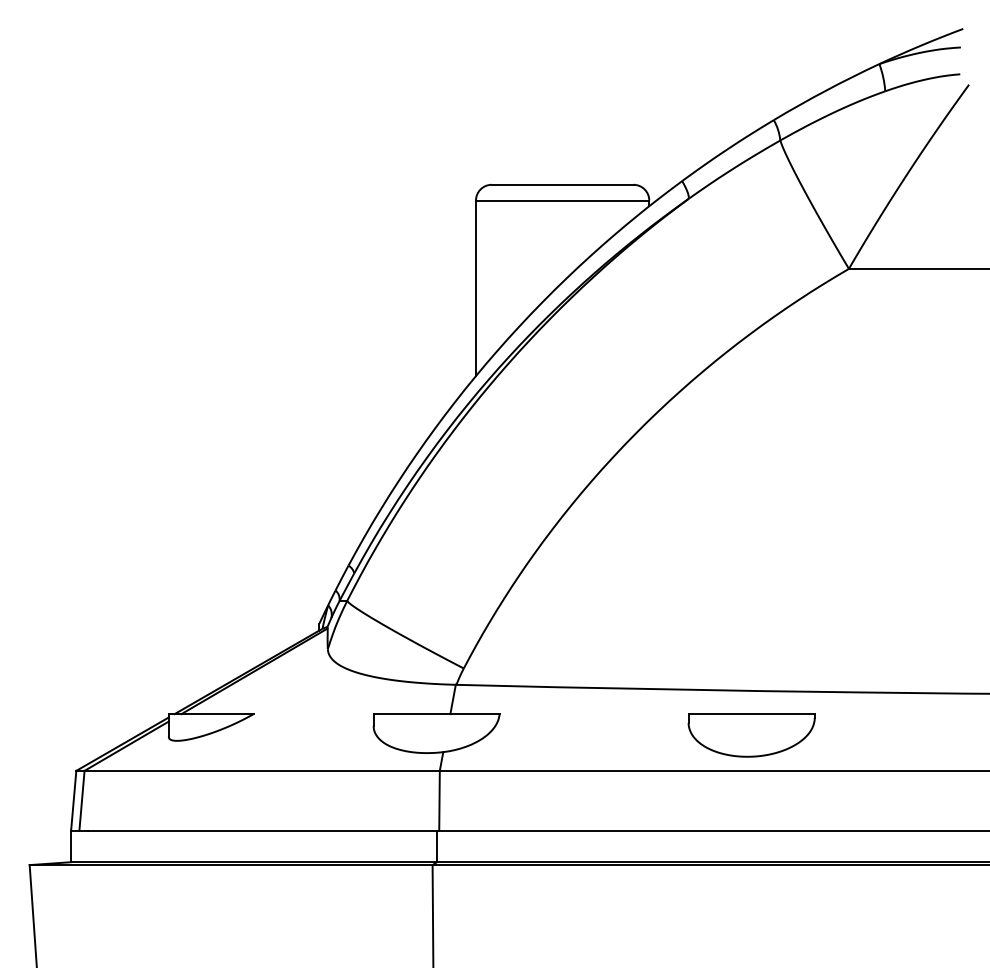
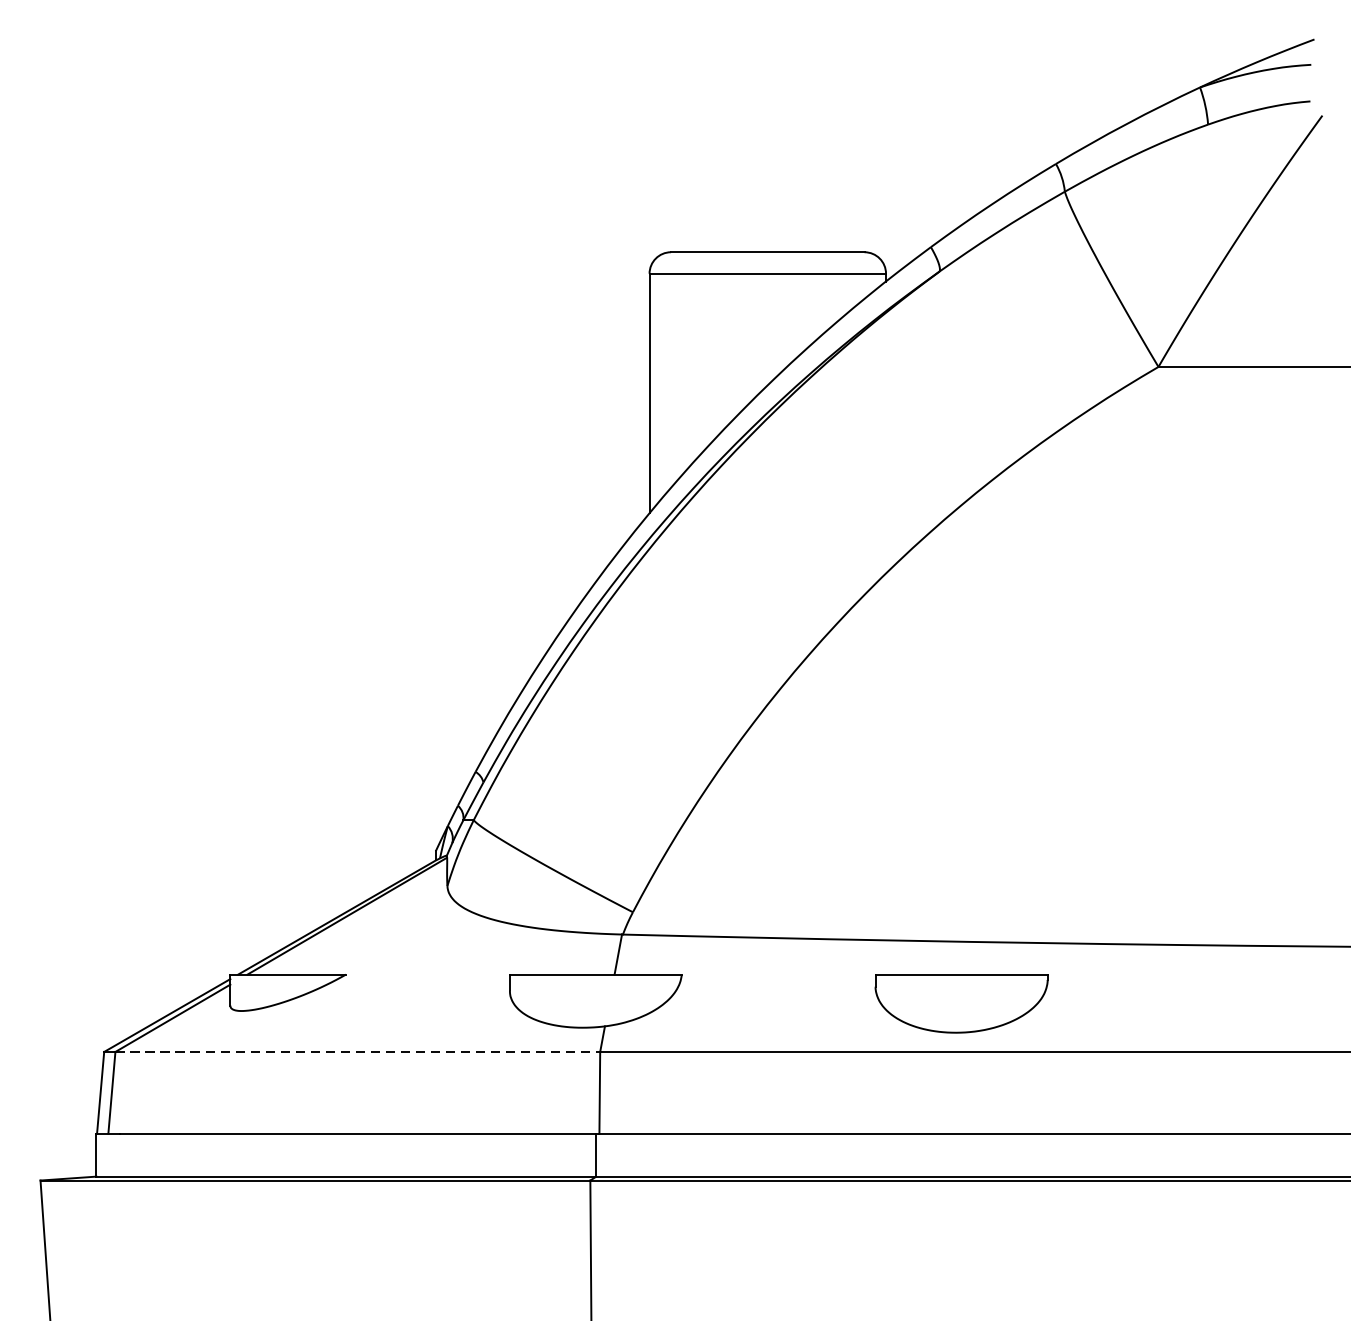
part: (751, 735) -> (961, 1003), moved
line: (262, 770) -> (358, 1051), solid -> dashed

